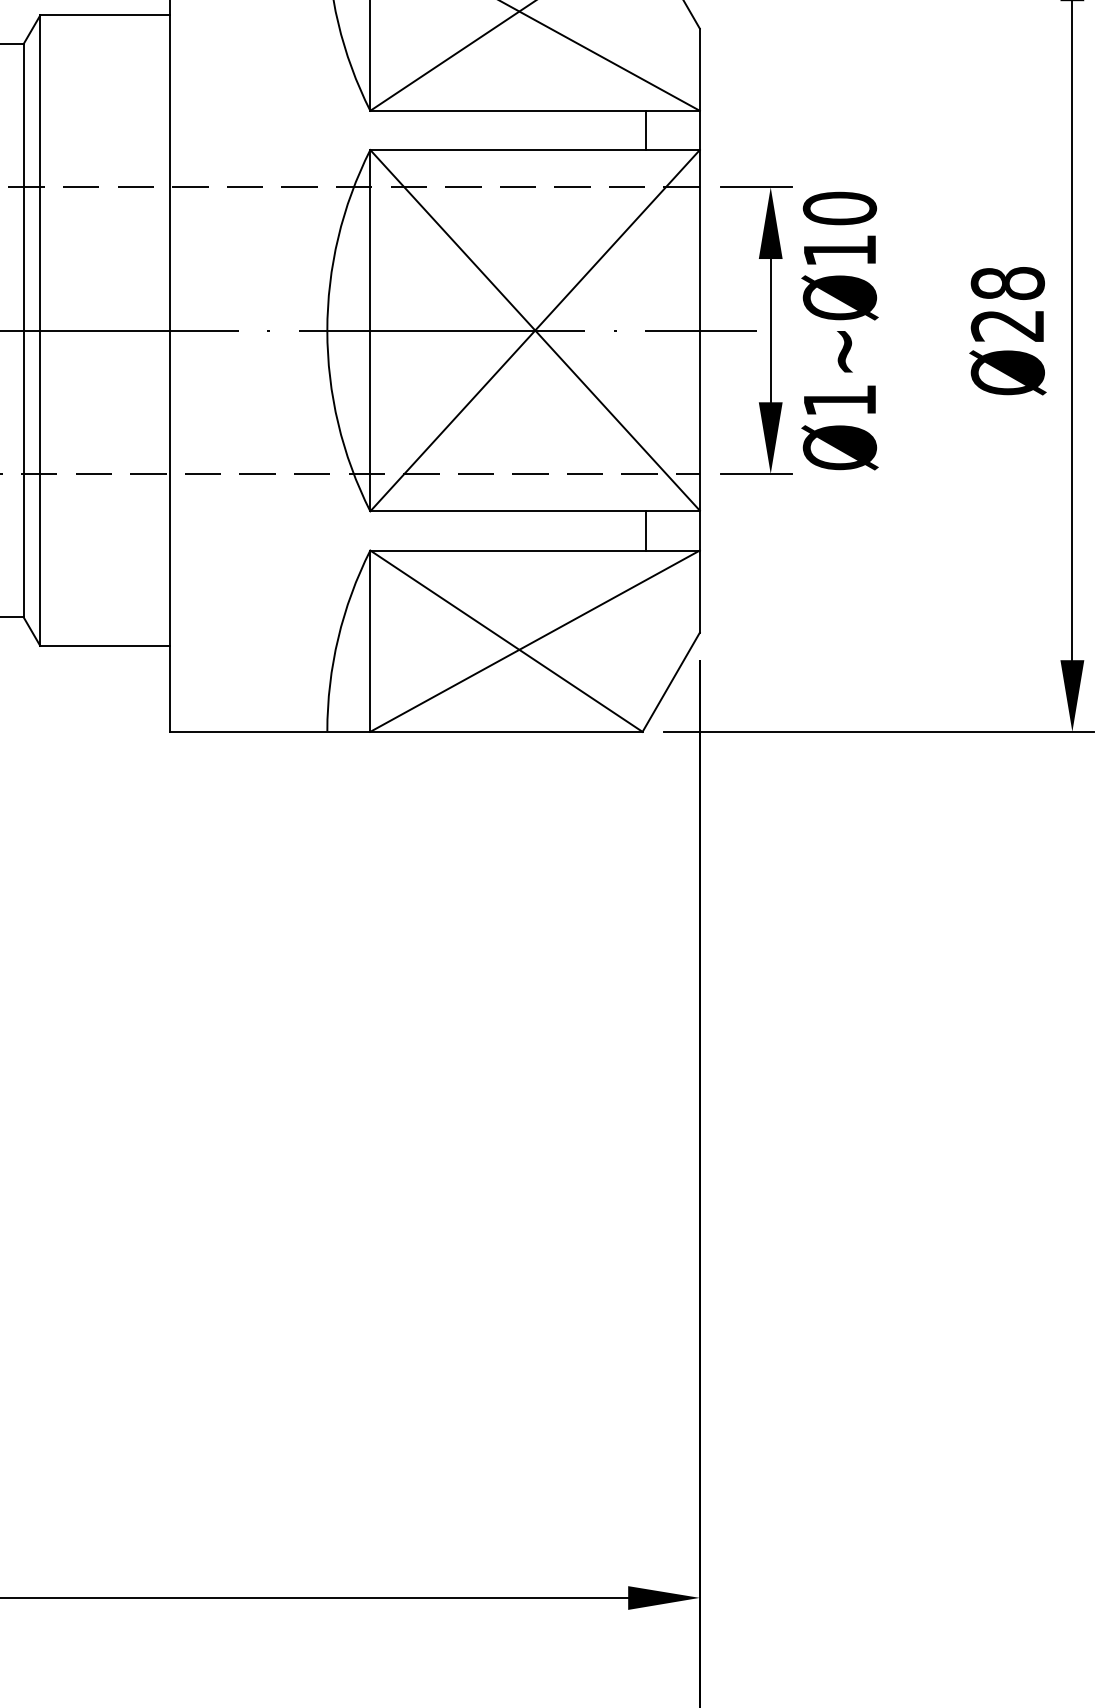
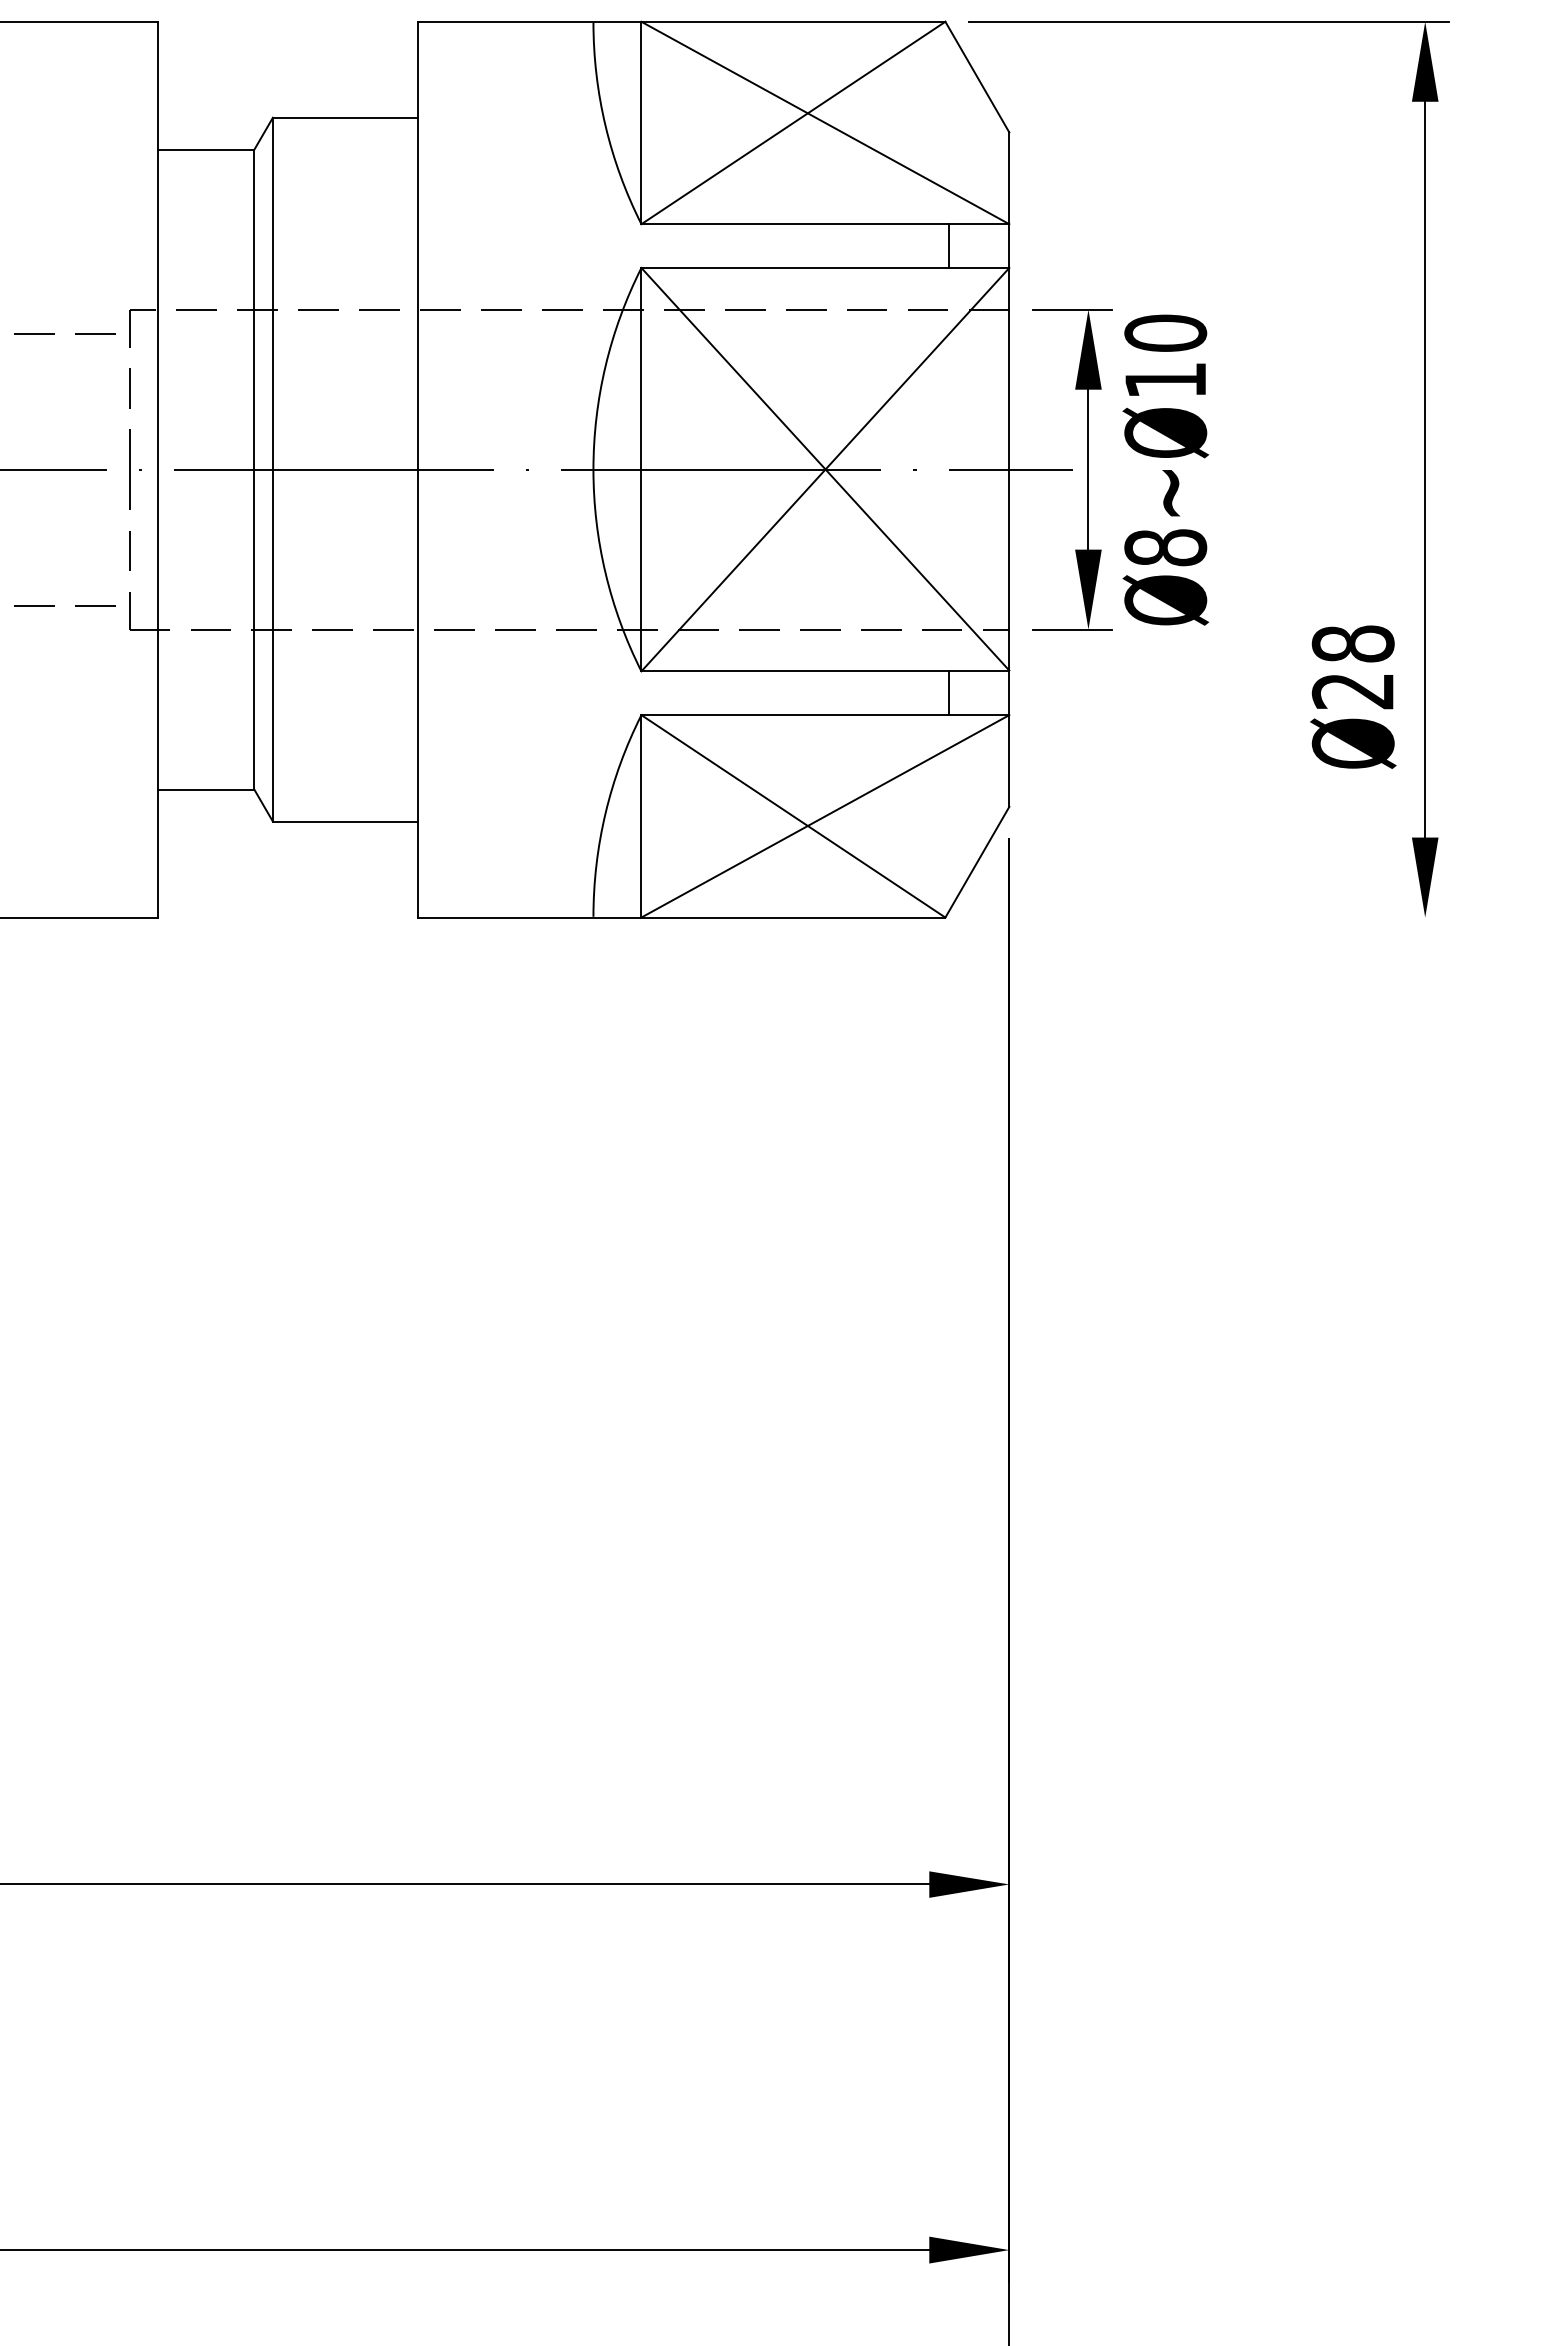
text: (1008, 330) -> (1353, 696), moved
text: (839, 400) -> (1165, 547), Ø1~Ø10 -> Ø8~Ø10
line: (879, 731) -> (1209, 917), removed

